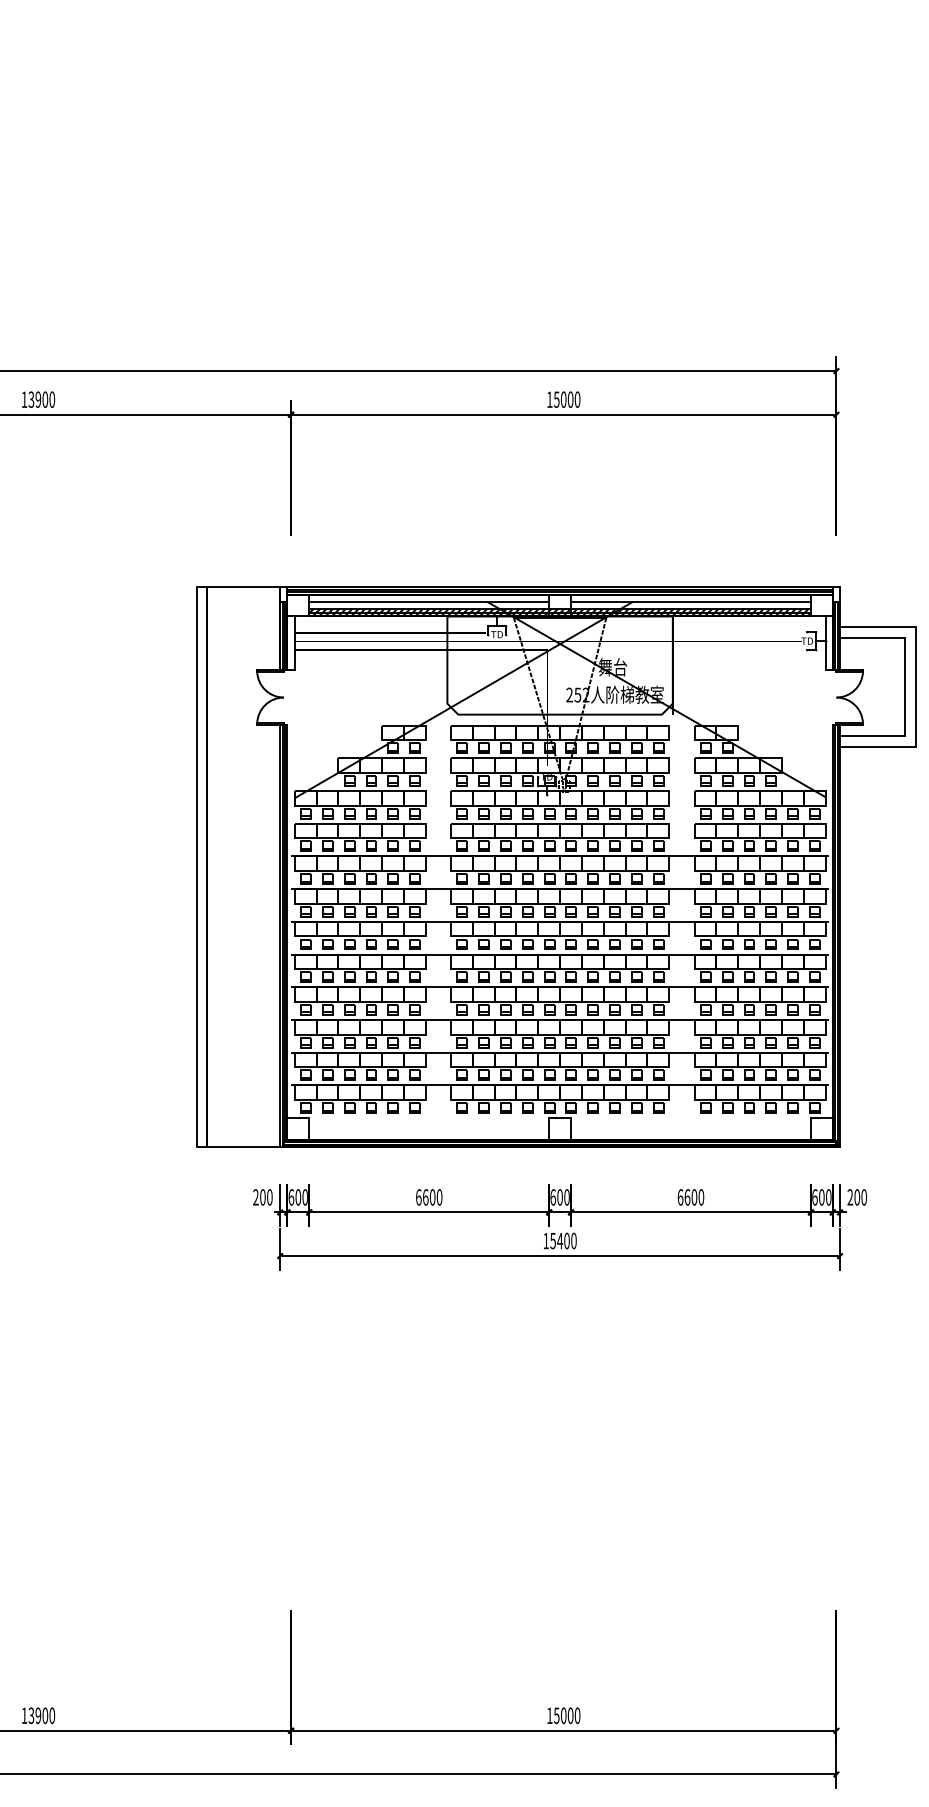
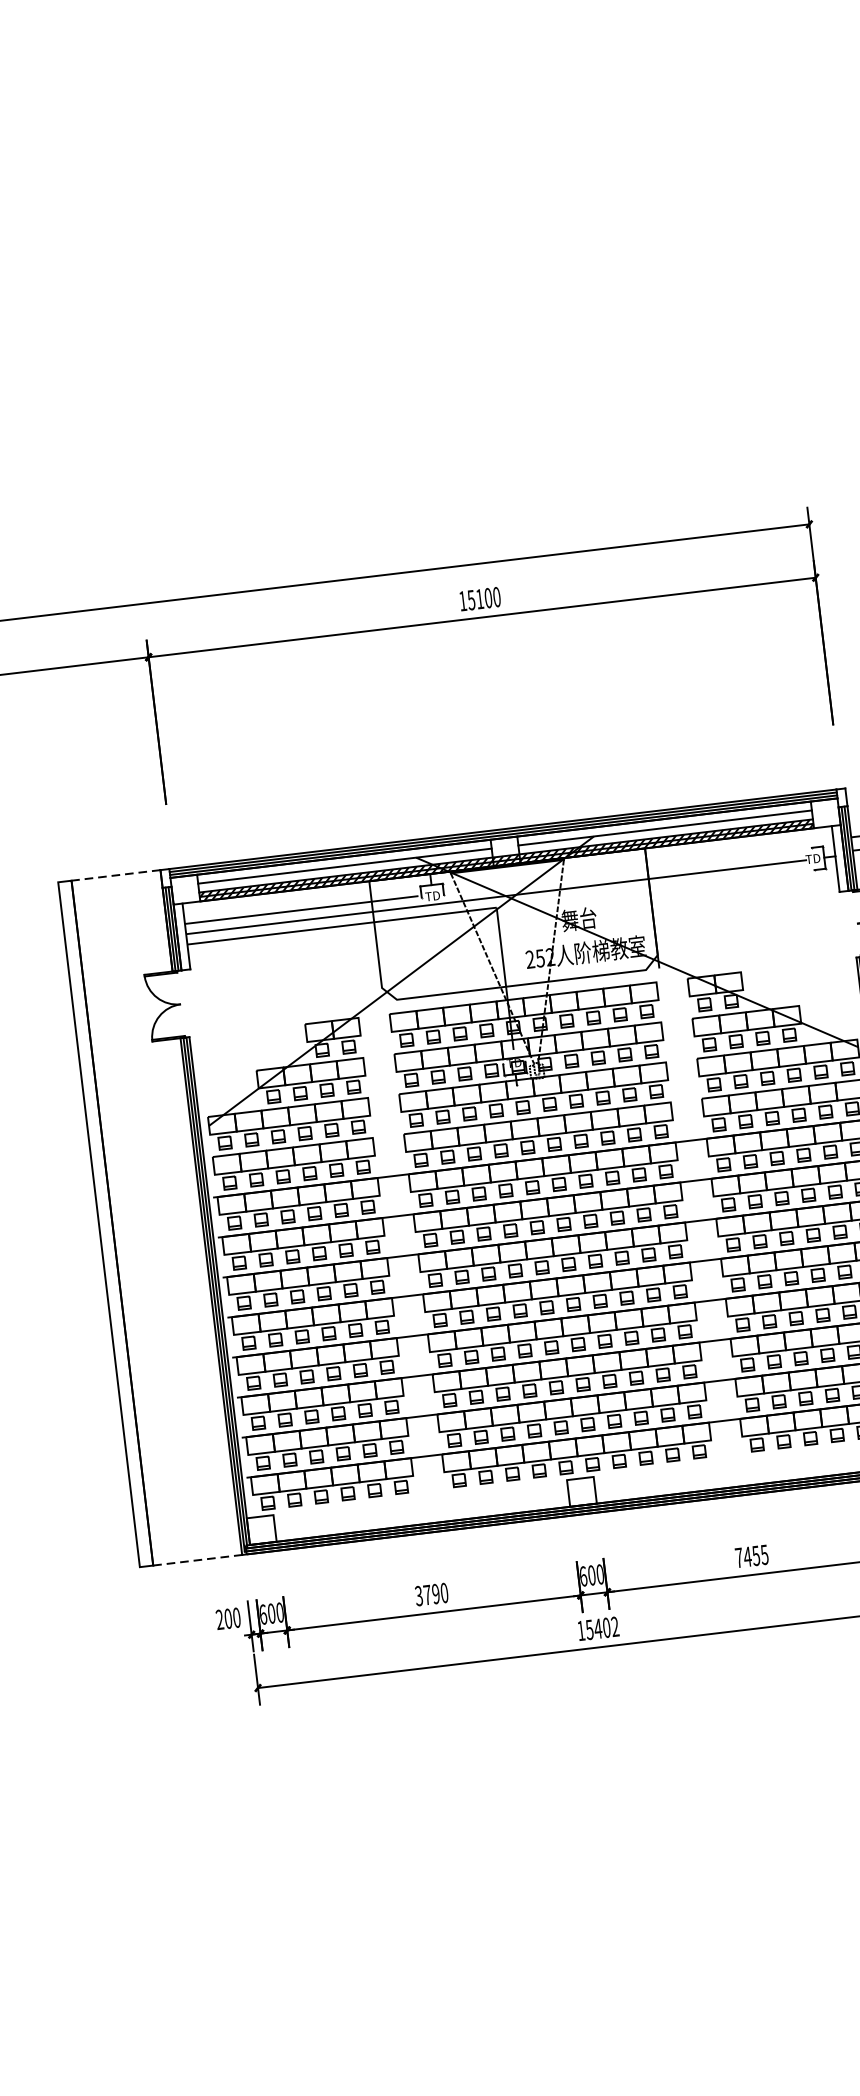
text: (563, 399) -> (479, 598), 15000 -> 15100
line: (243, 587) -> (115, 875), solid -> dashed
line: (244, 1147) -> (198, 1560), solid -> dashed
text: (425, 1197) -> (427, 1595), 6600 -> 3790
text: (690, 1197) -> (751, 1556), 6600 -> 7455
text: (573, 1241) -> (614, 1627), 15400 -> 15402

